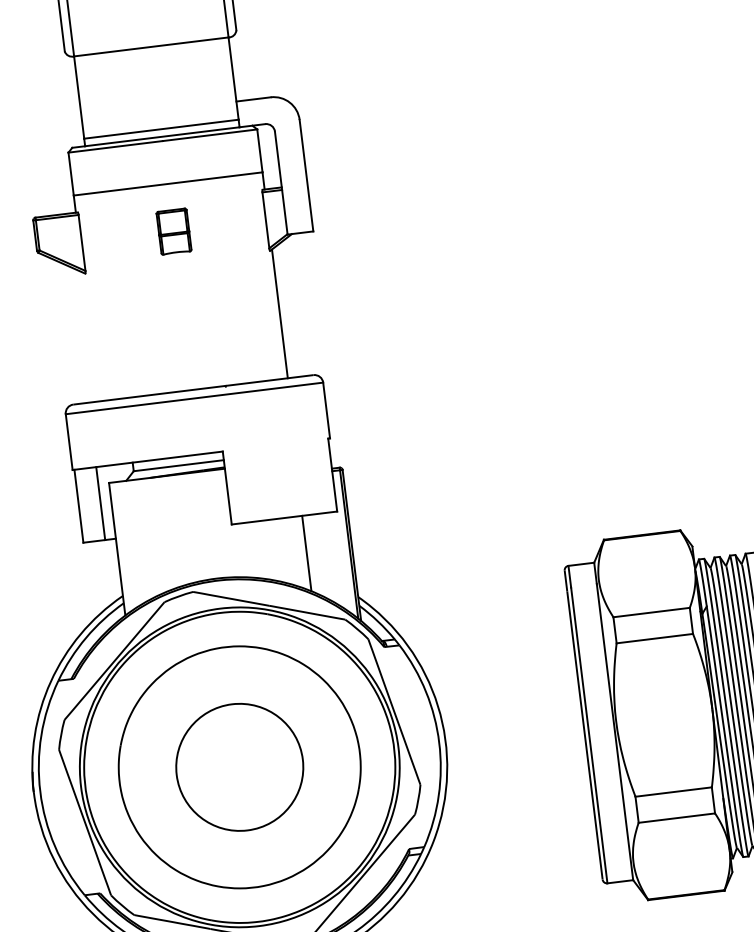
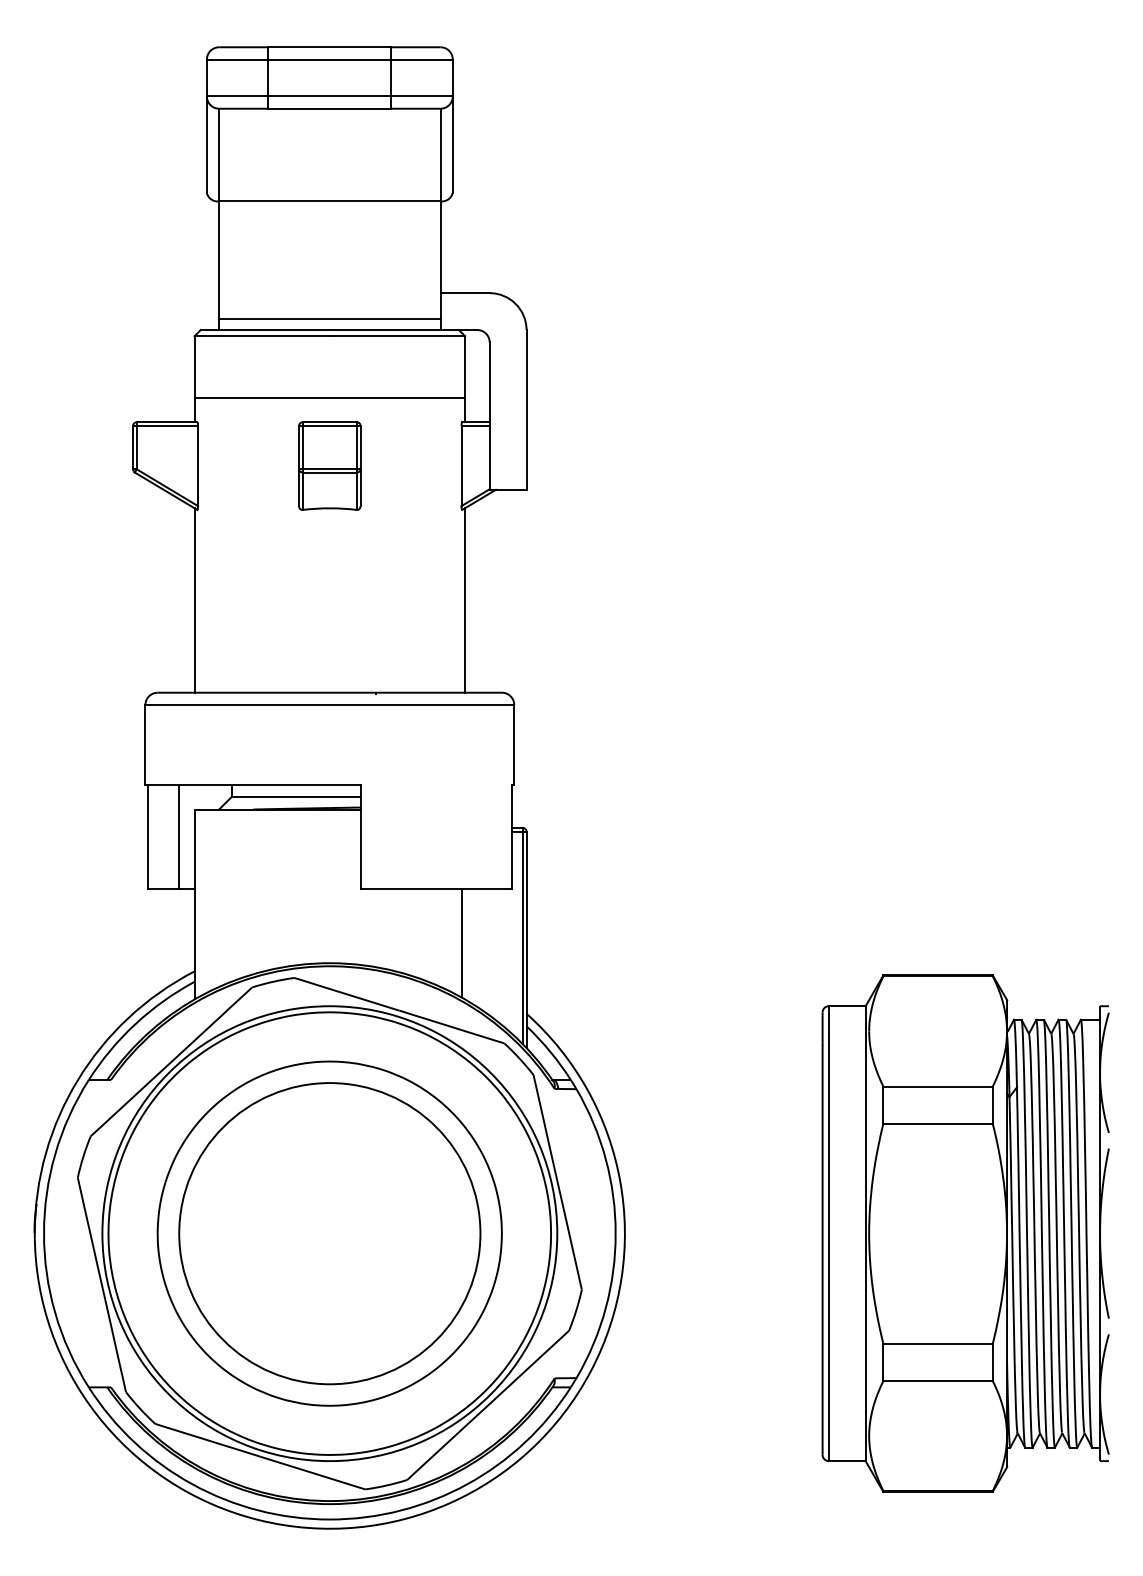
part: (173, 231) -> (329, 465), size x1.43
line: (91, 337) -> (194, 600), added
circle: (239, 767) -> (329, 1233), size x1.67

